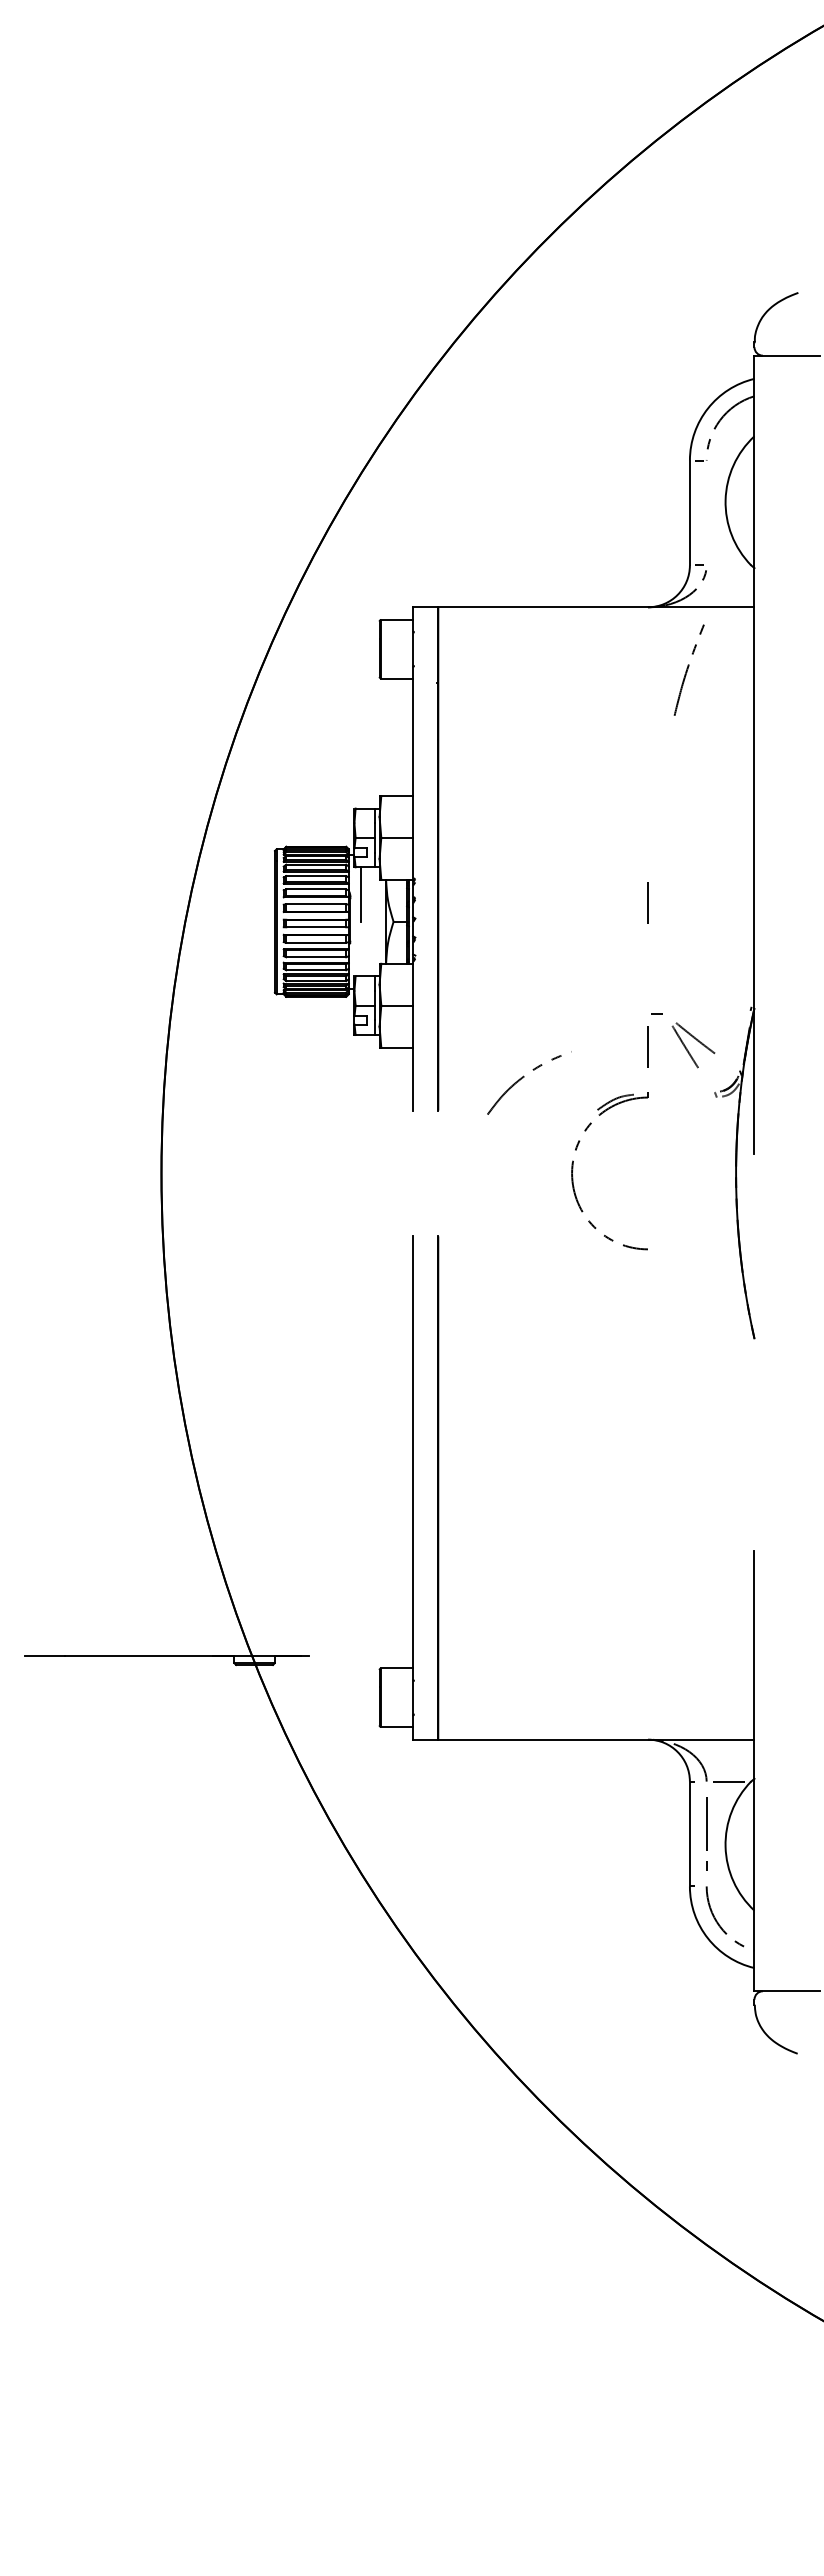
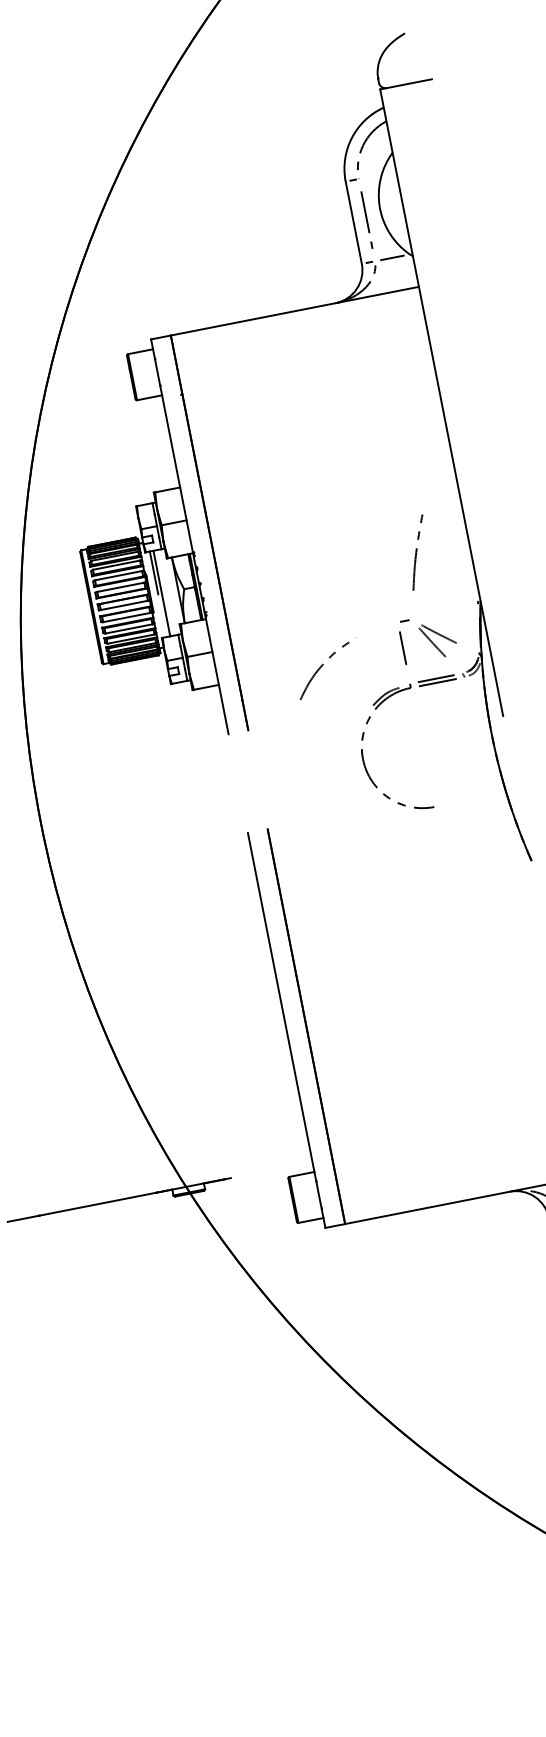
line: (706, 512) -> (366, 219), added
line: (728, 565) -> (392, 258), added
curve: (688, 669) -> (417, 552), moved
line: (647, 902) -> (380, 534), removed
line: (365, 921) -> (162, 593), added
curve: (524, 1077) -> (323, 665), moved
line: (681, 1092) -> (436, 678), added
line: (682, 1097) -> (437, 682), added

